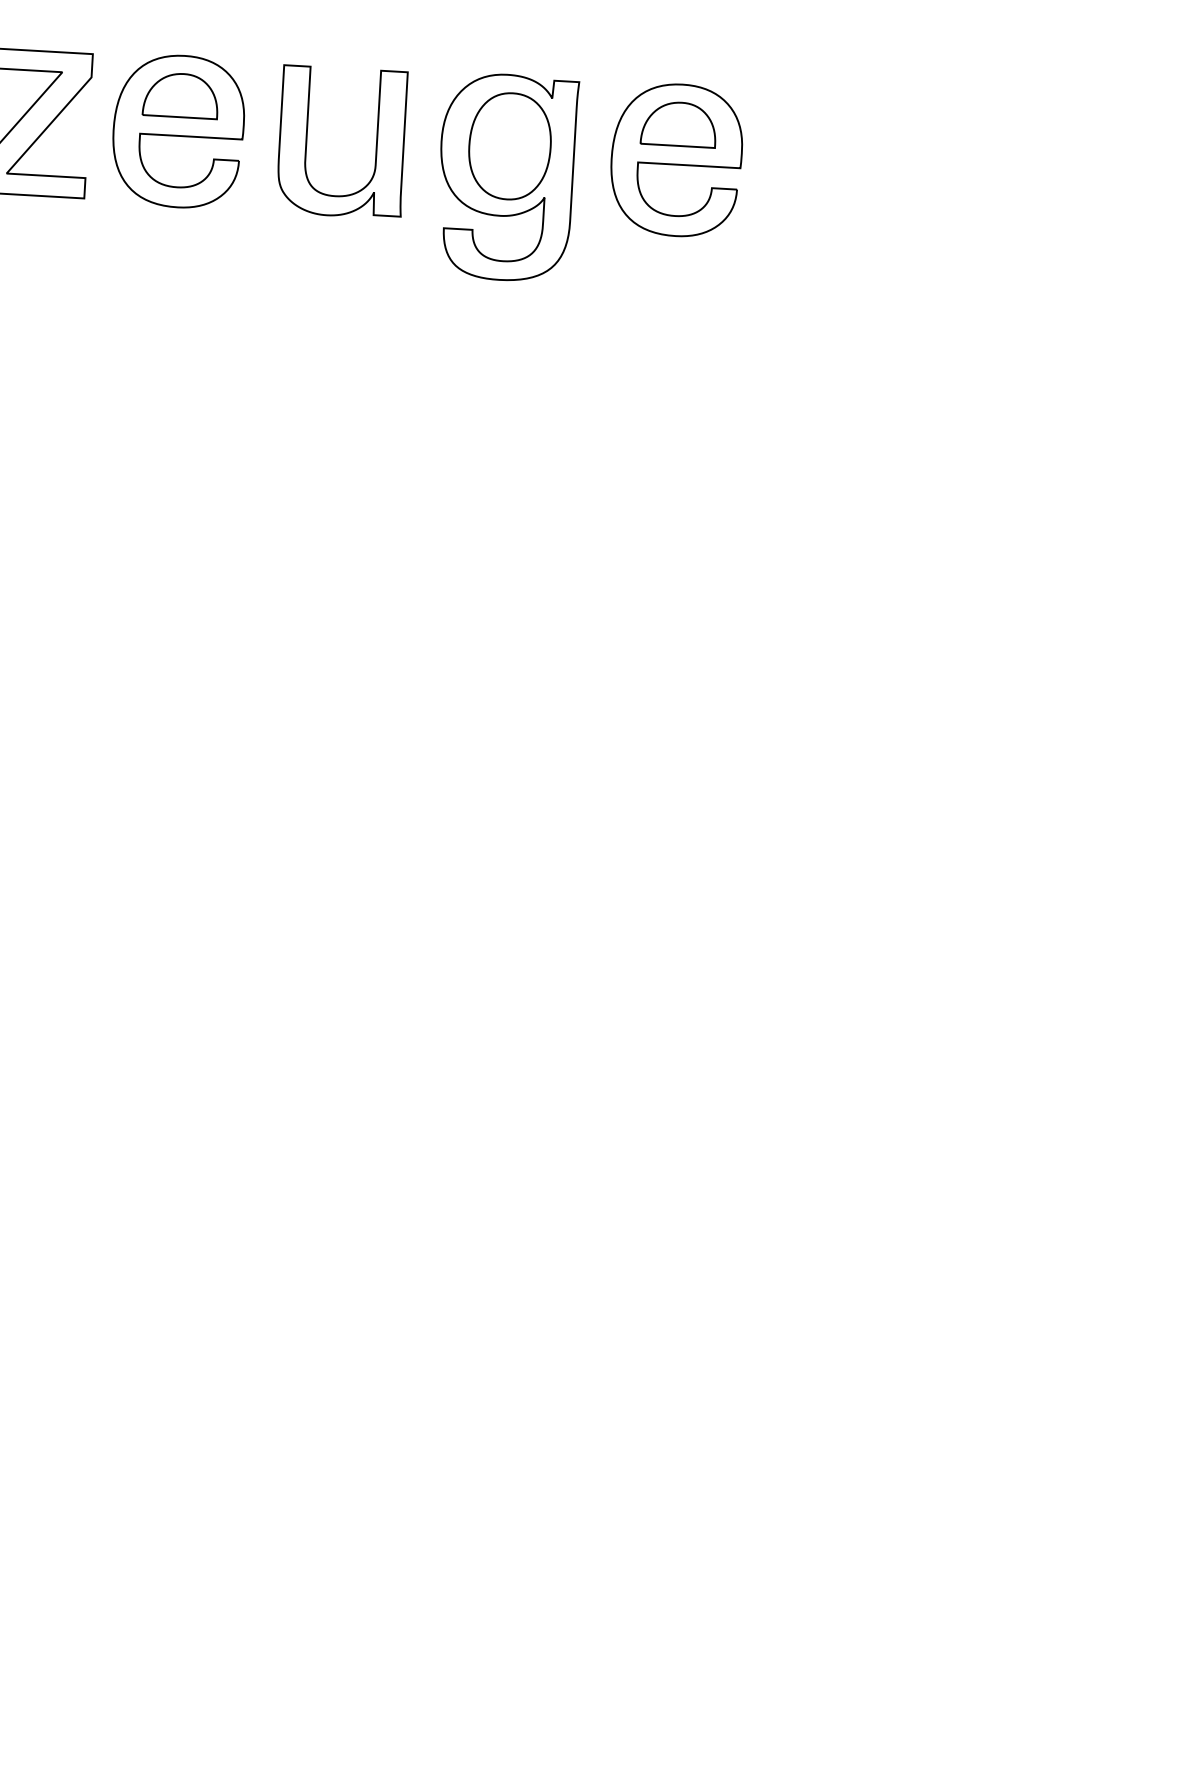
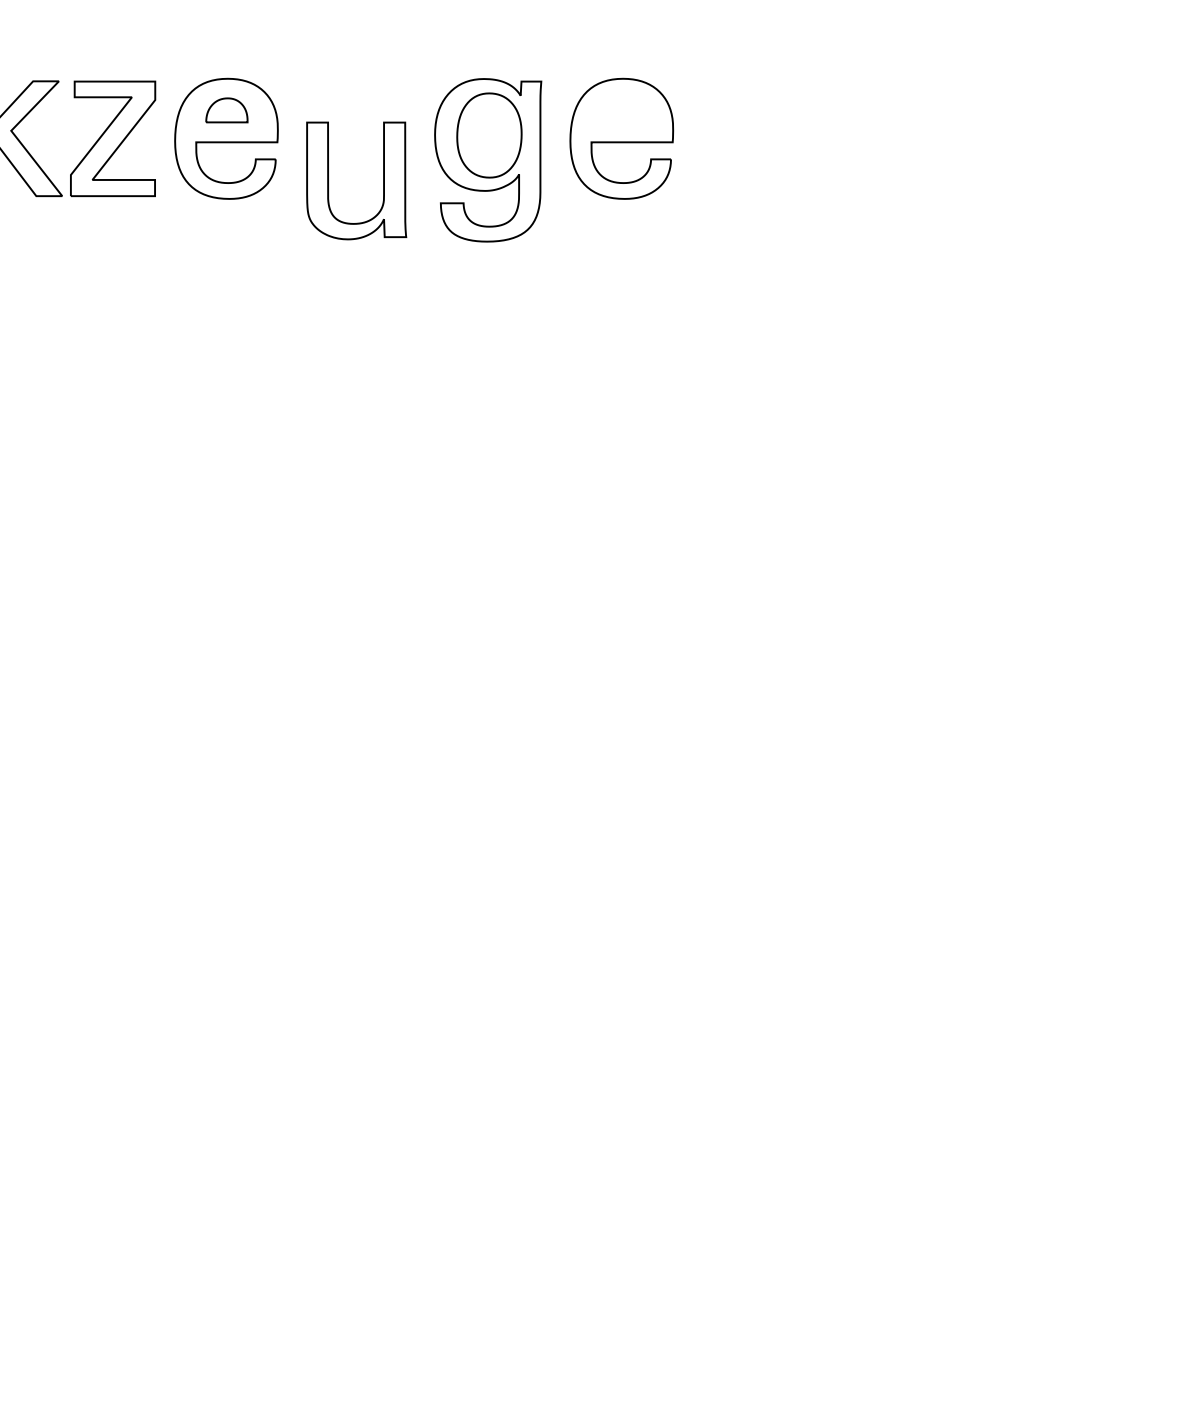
part: (180, 95) -> (226, 110), size x0.7
part: (678, 124) -> (621, 110), removed
part: (376, 143) -> (383, 180), moved

